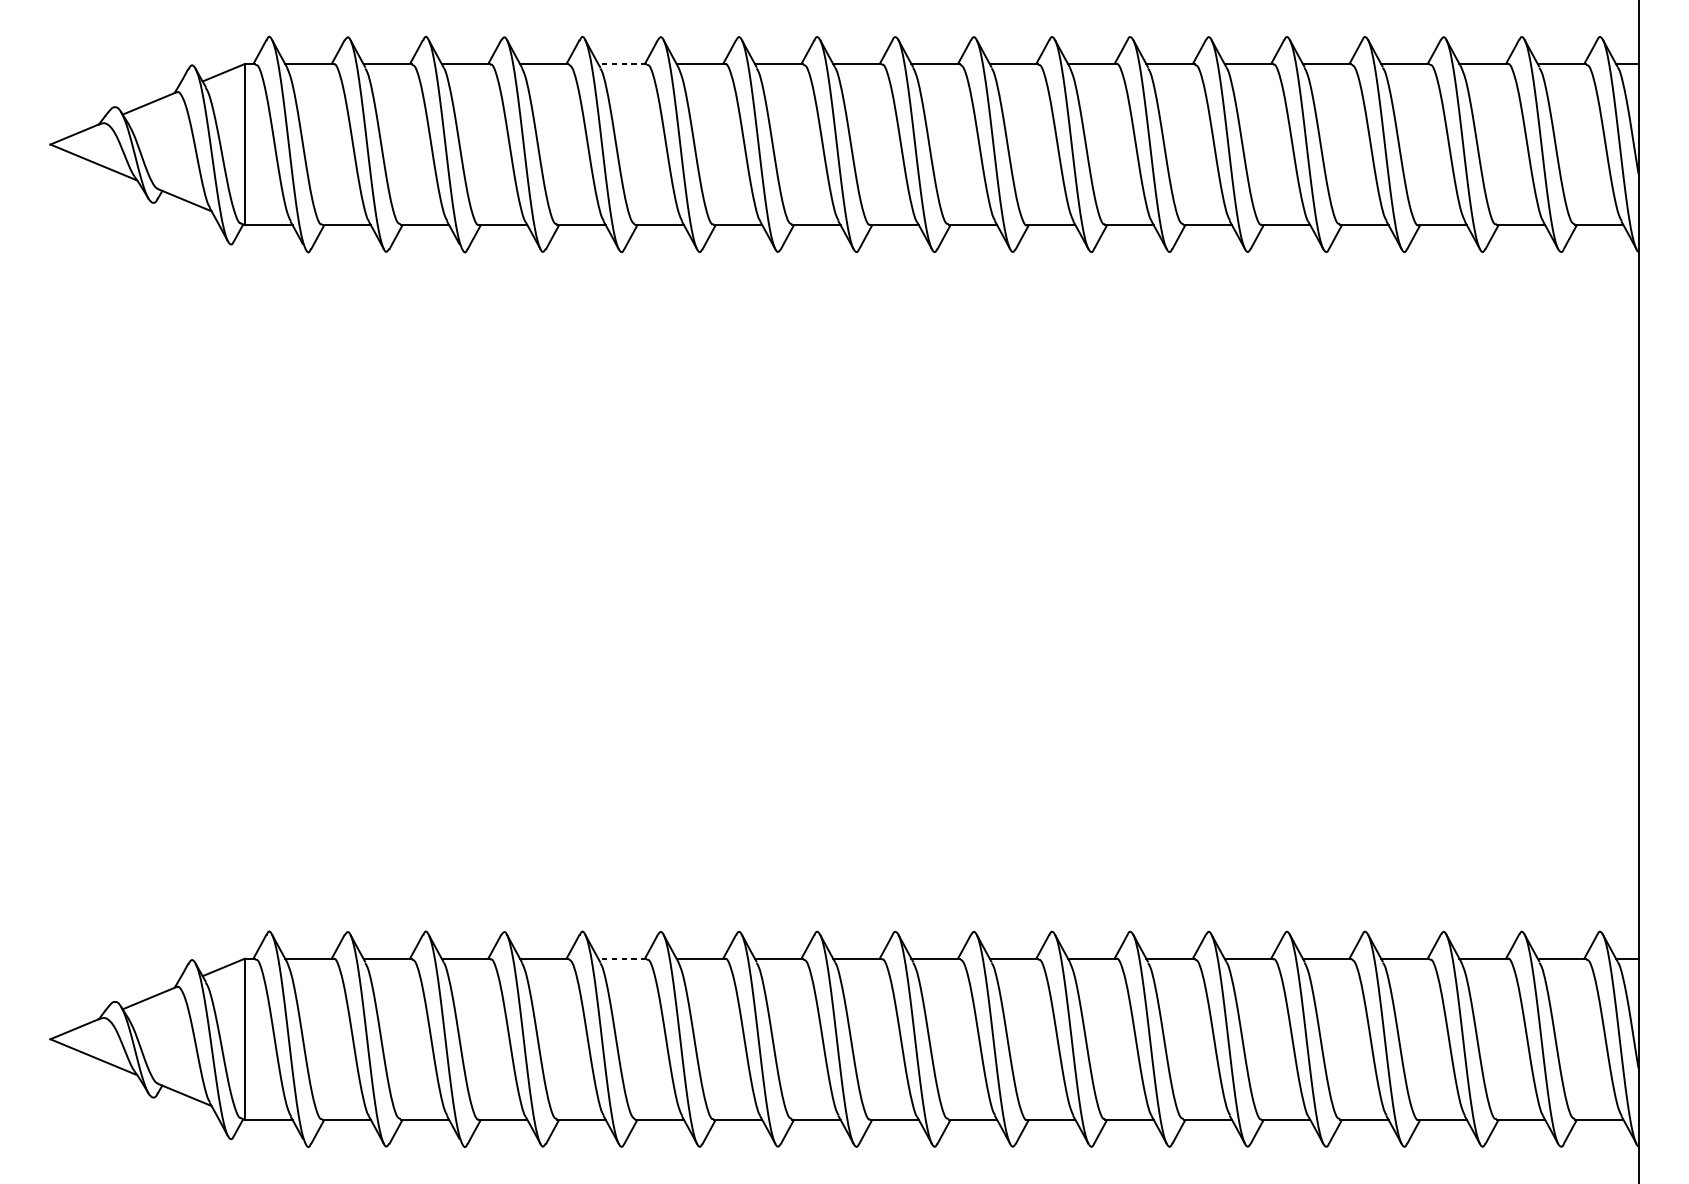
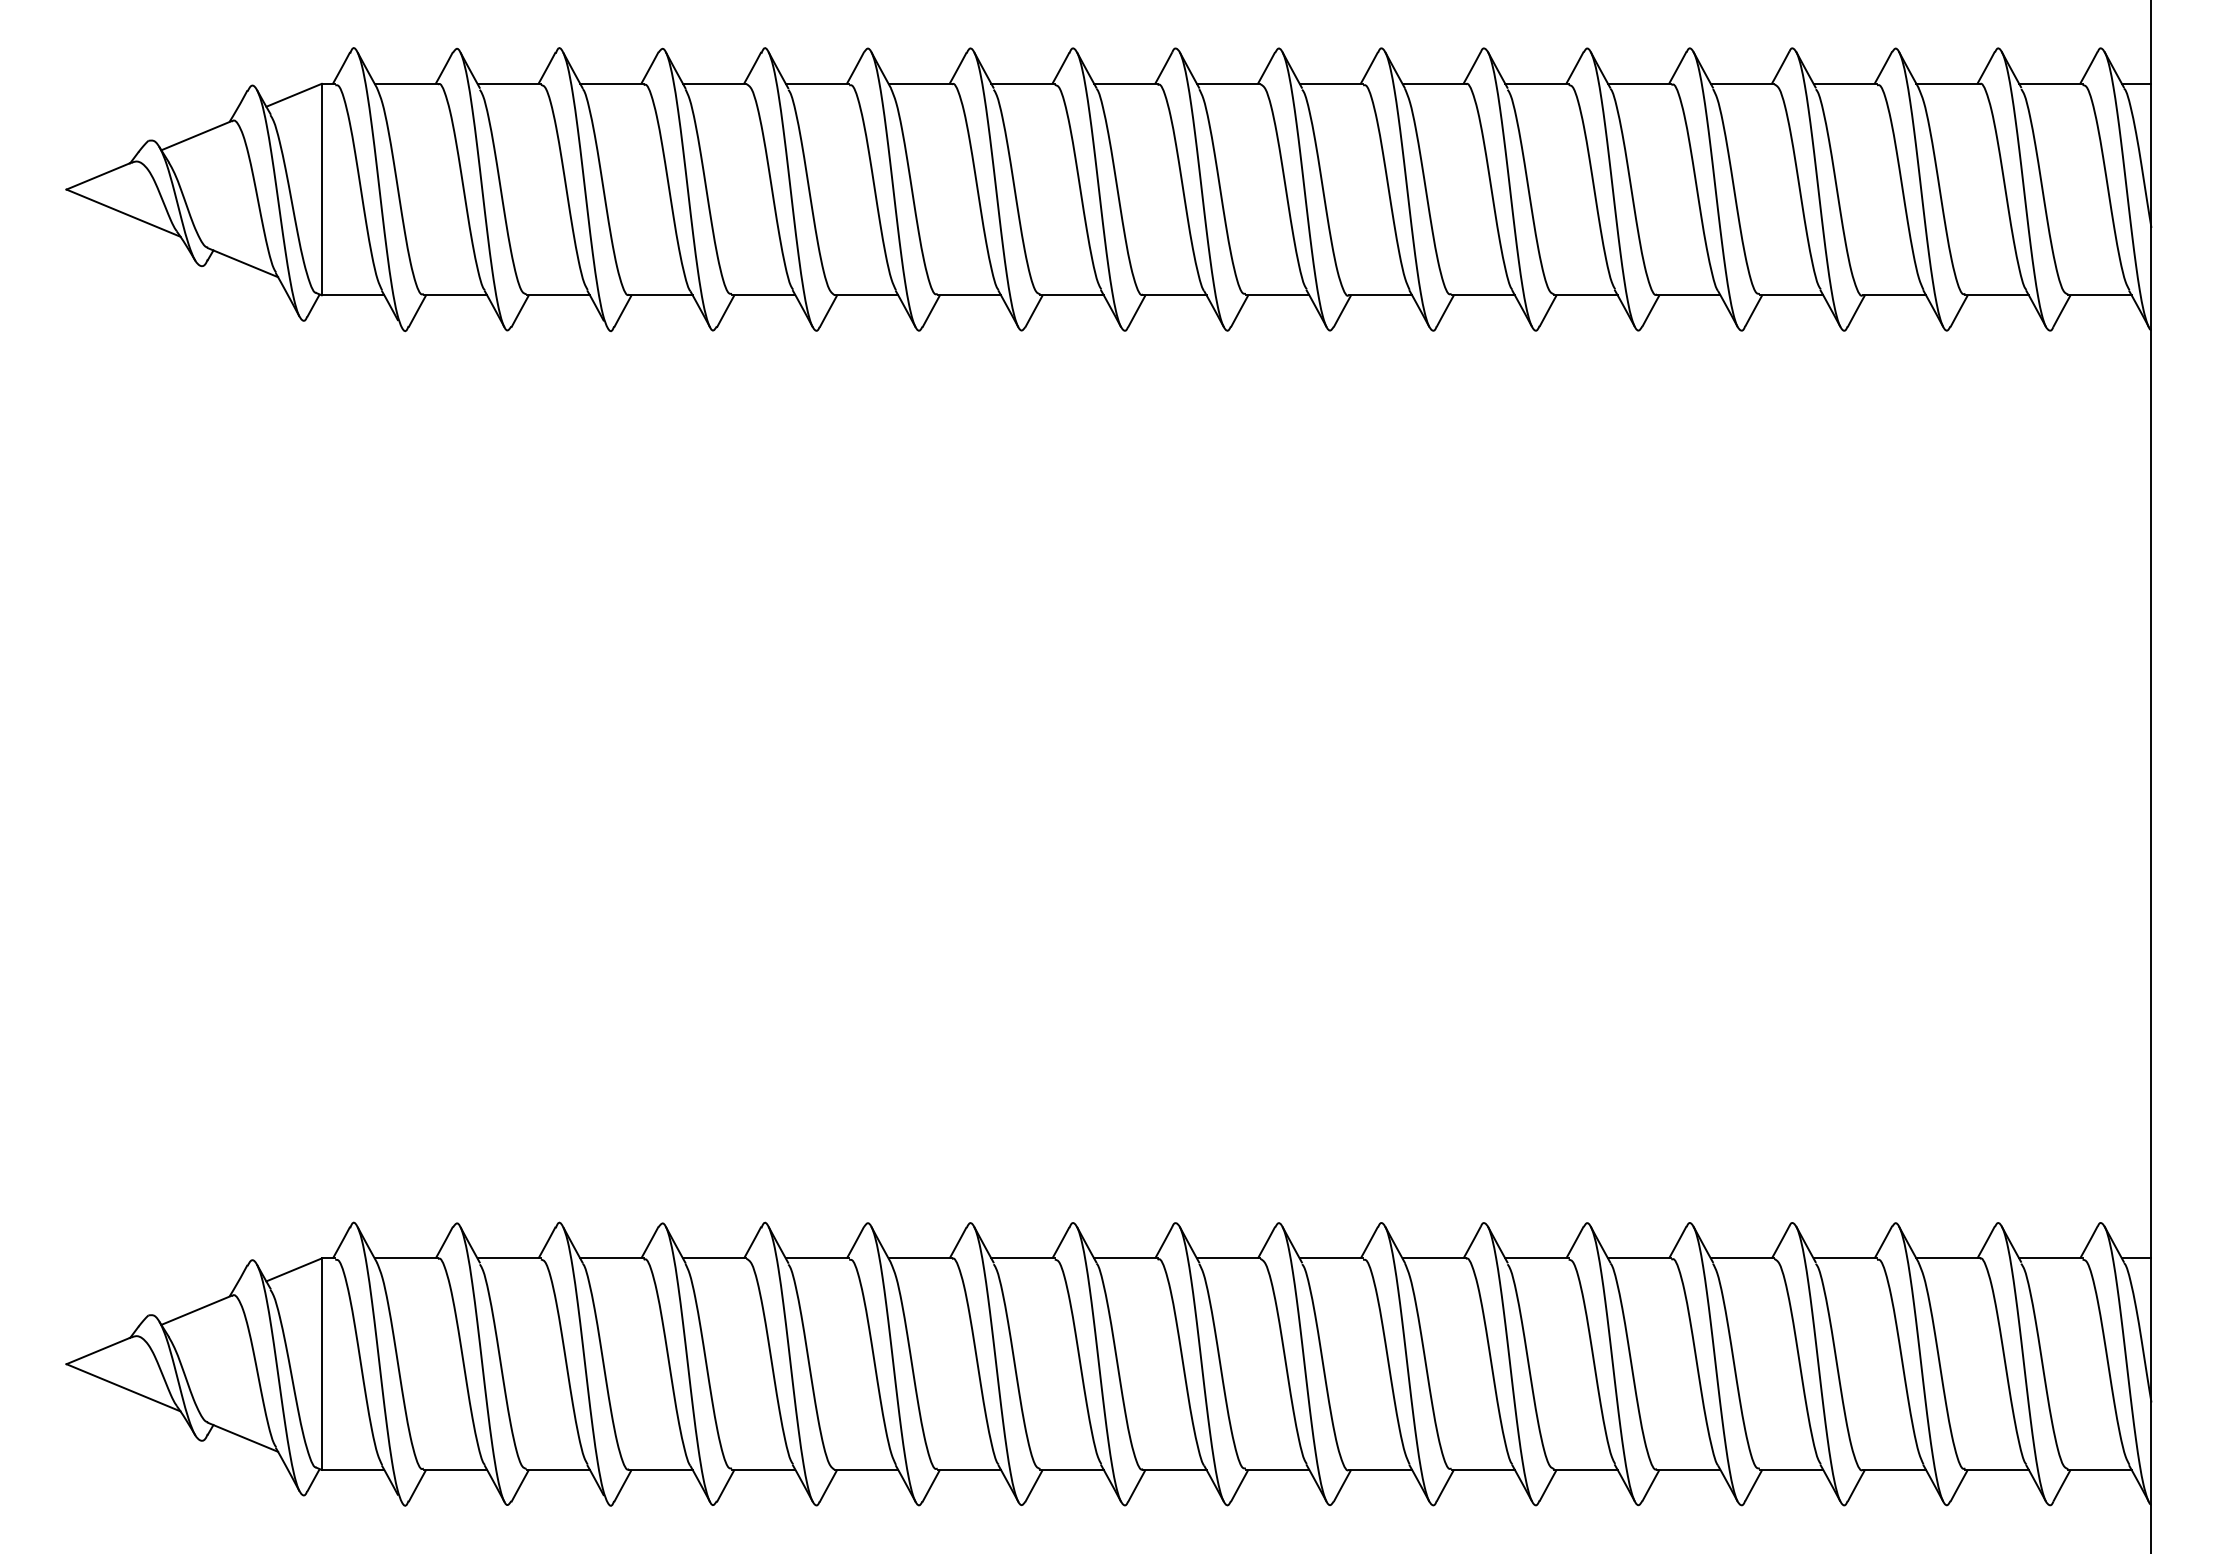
line: (622, 63) -> (817, 83), dashed -> solid
line: (622, 958) -> (817, 1258), dashed -> solid

